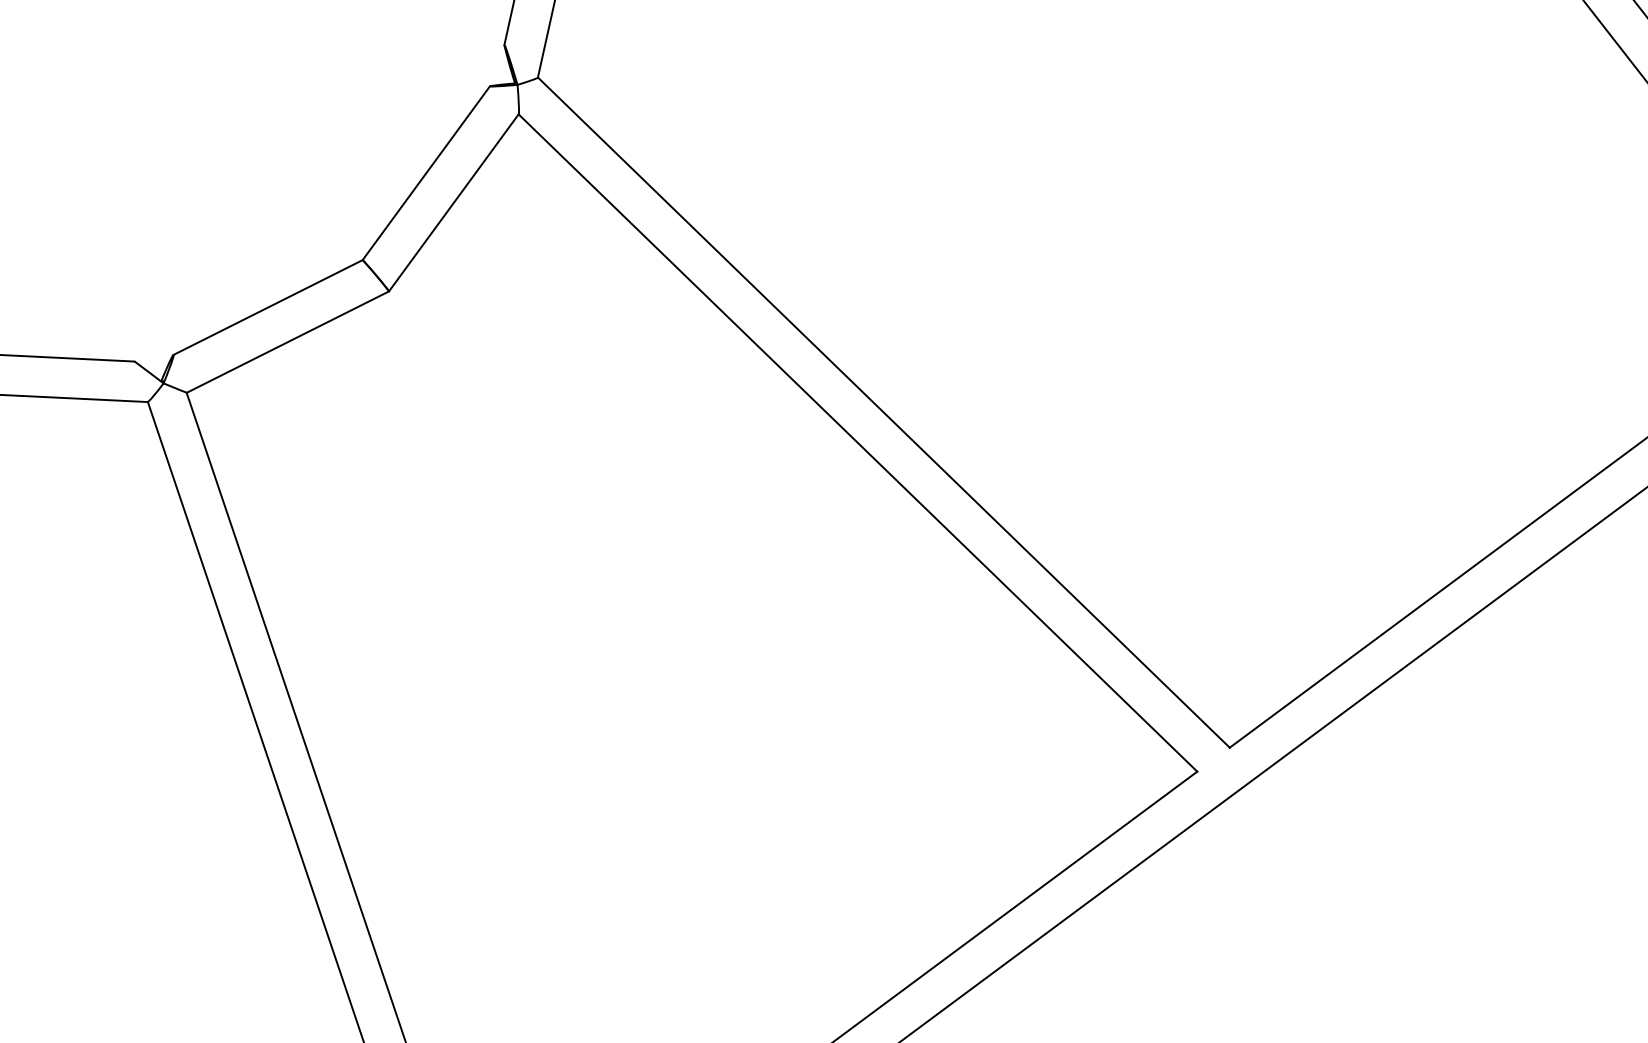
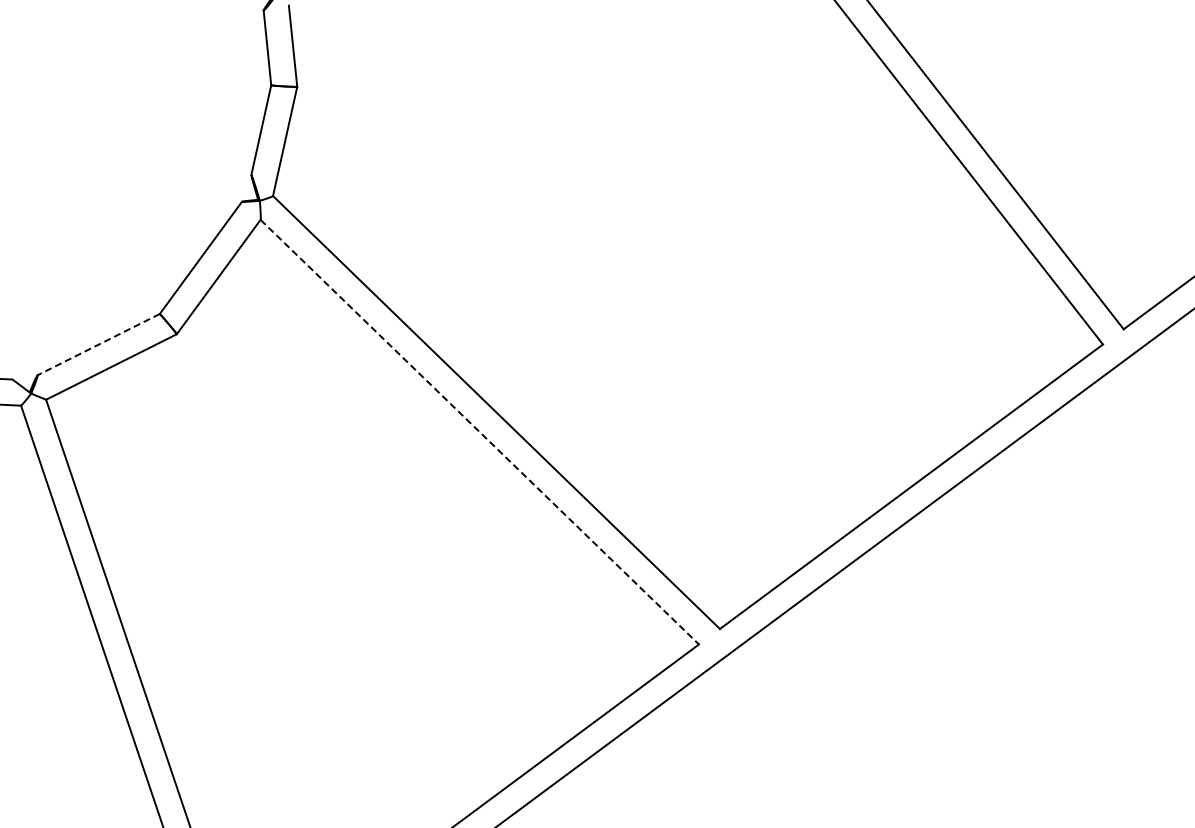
line: (267, 307) -> (98, 344), solid -> dashed
line: (859, 443) -> (480, 432), solid -> dashed

